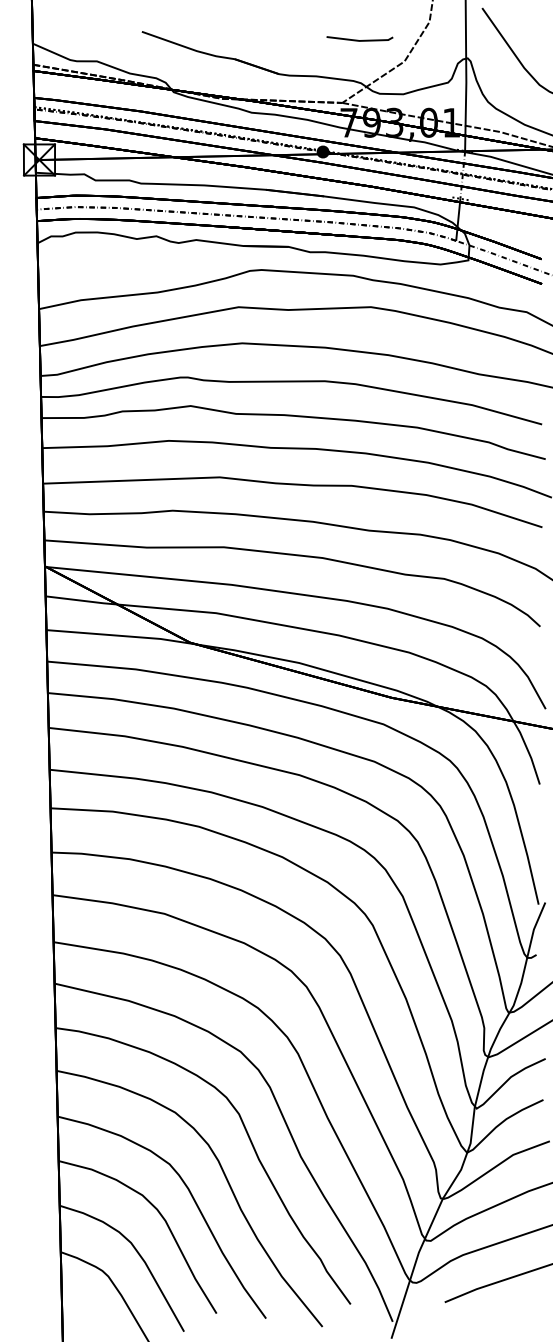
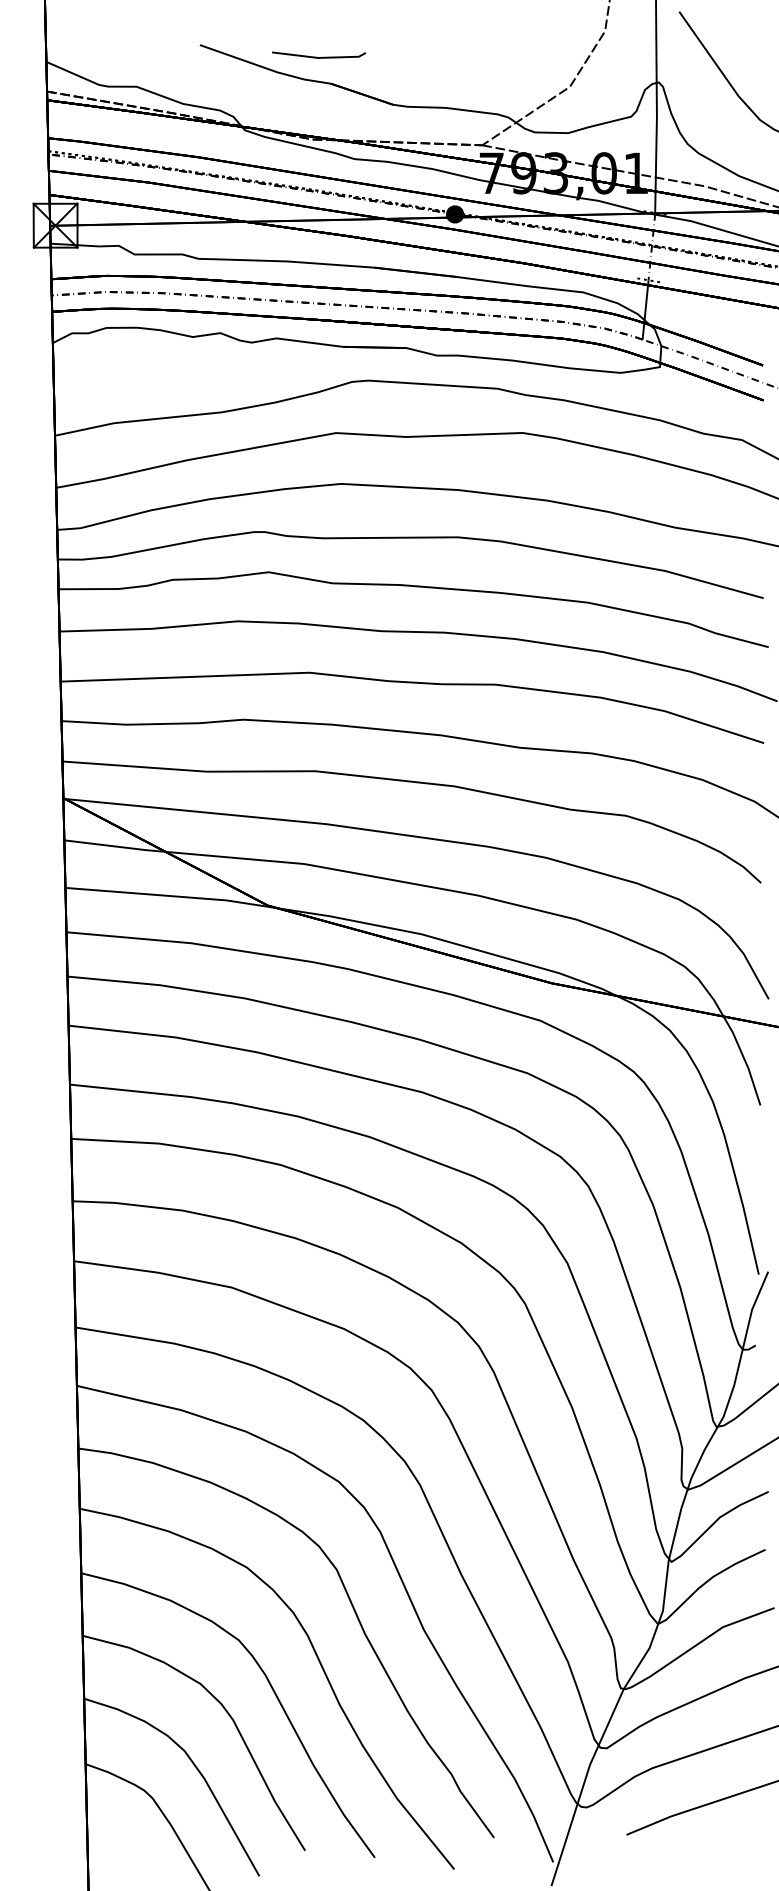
line: (360, 40) -> (319, 57), moved

